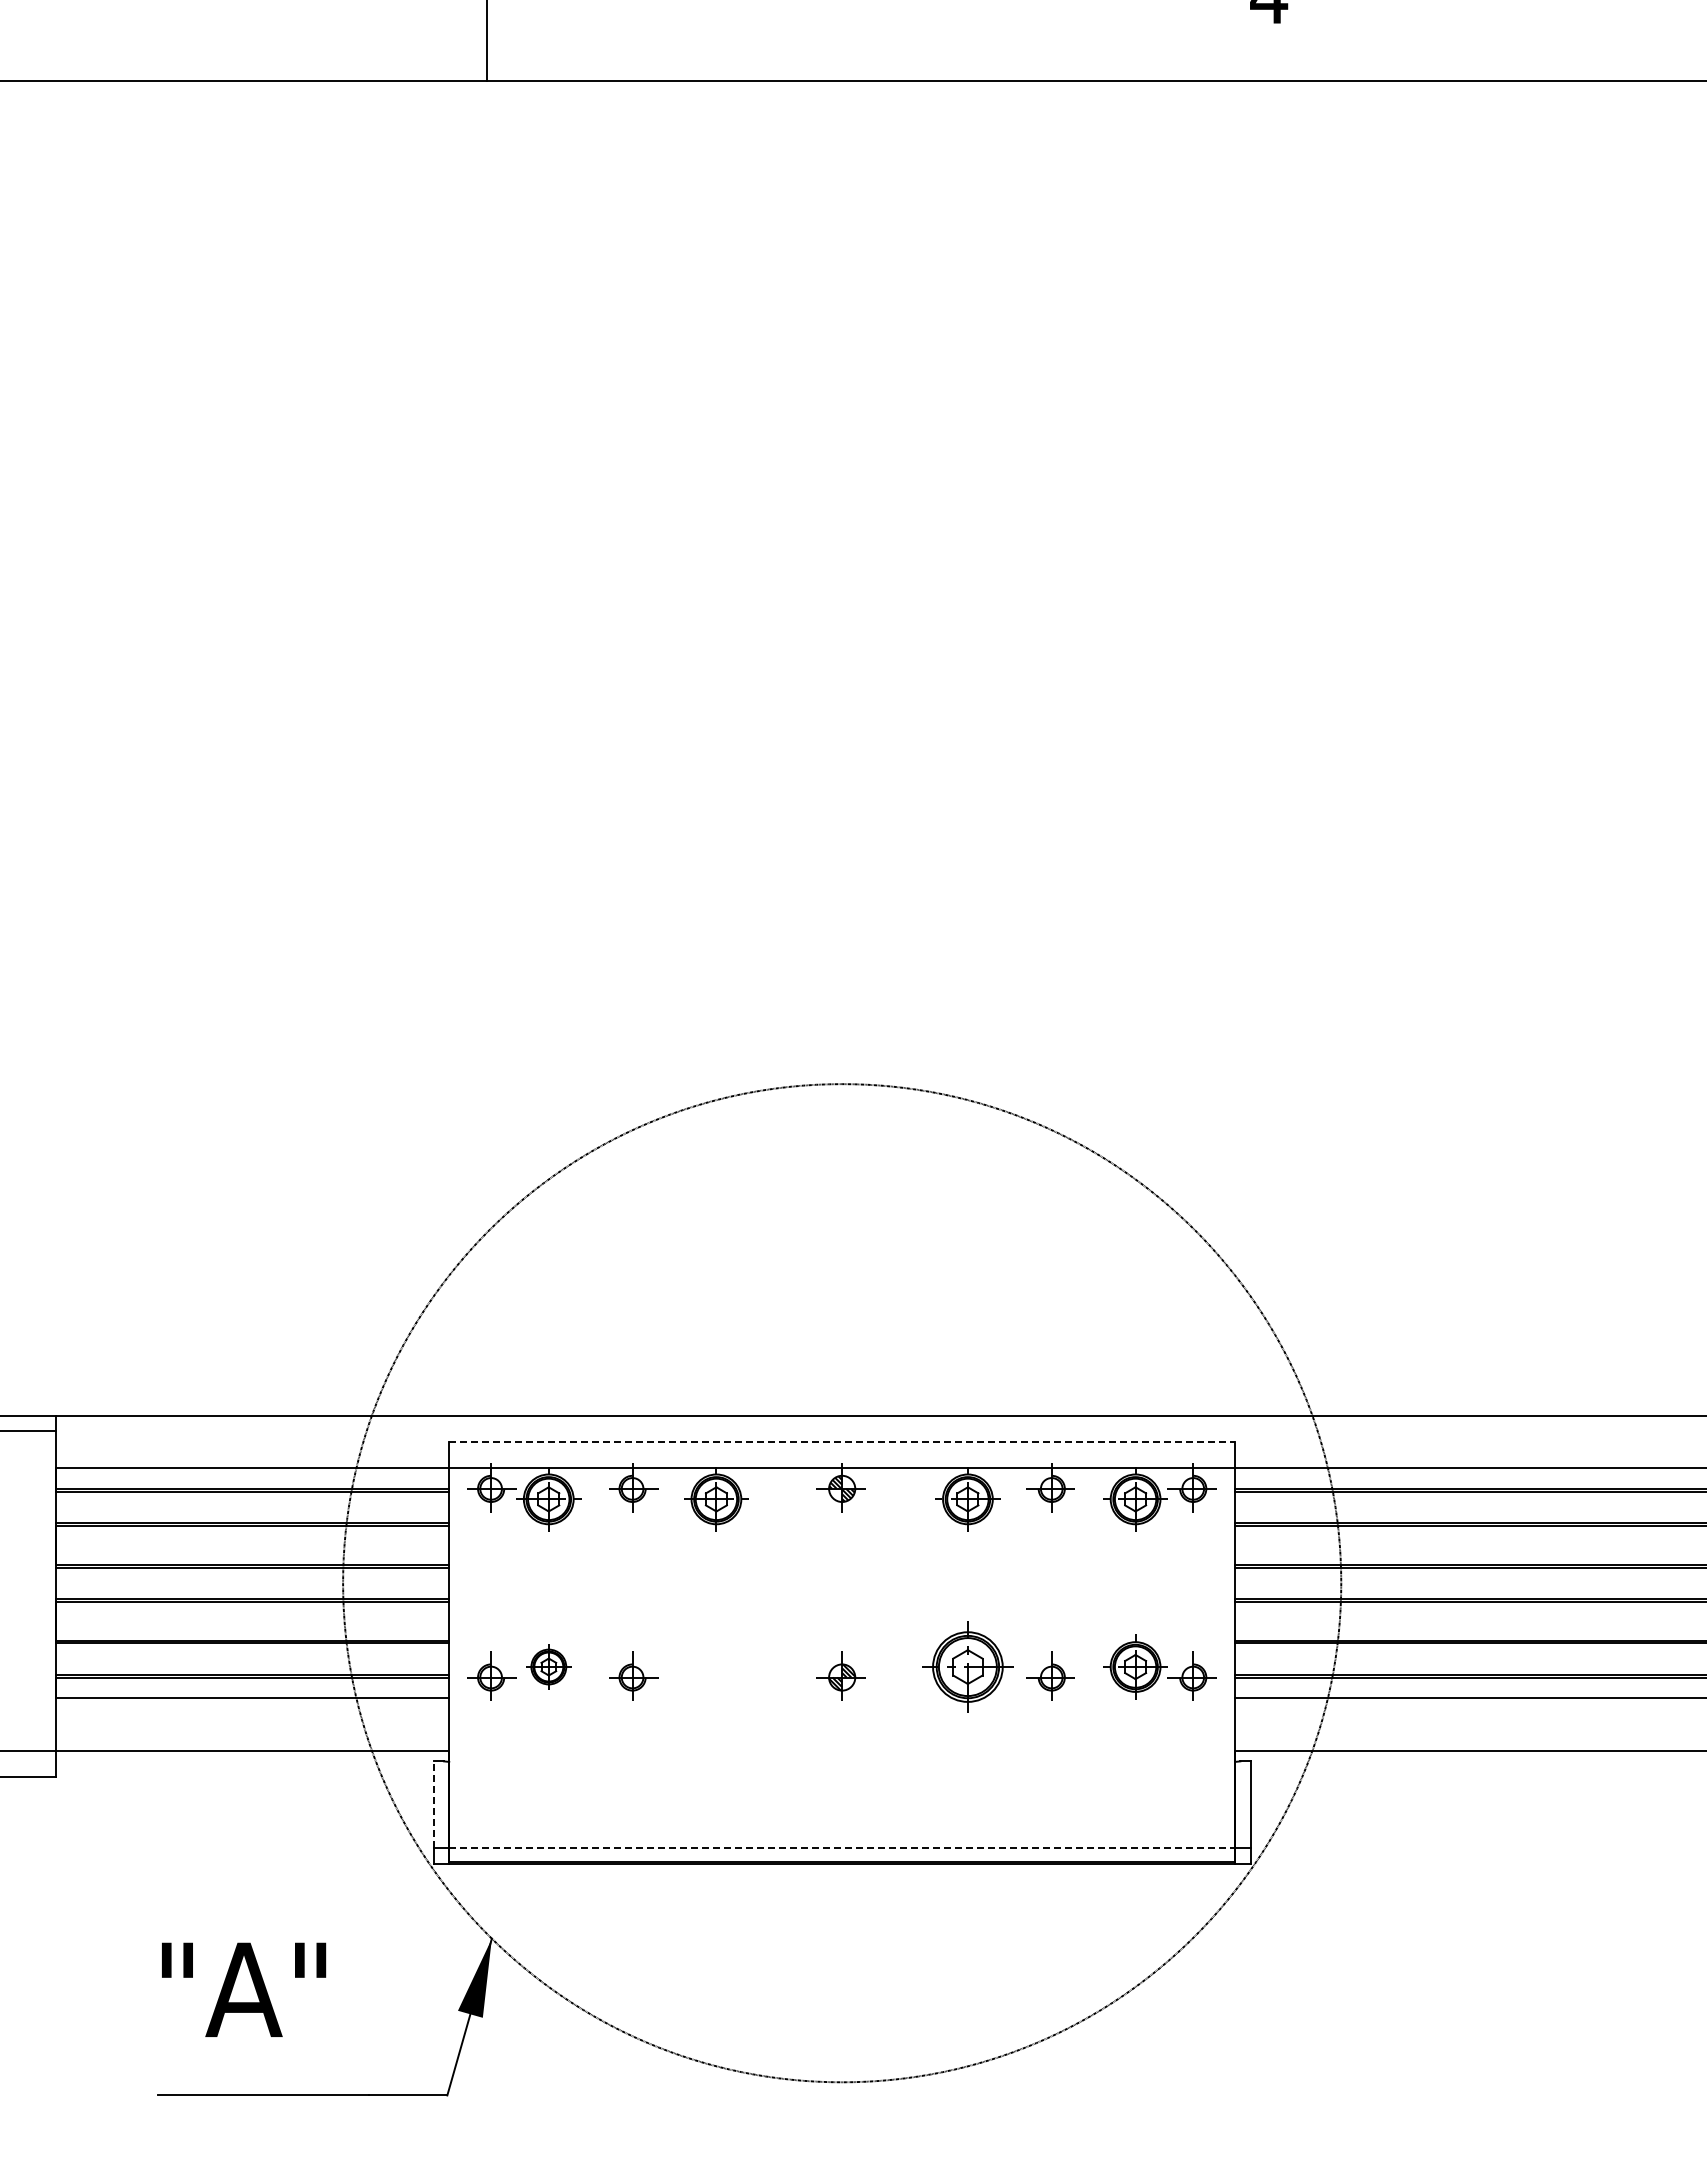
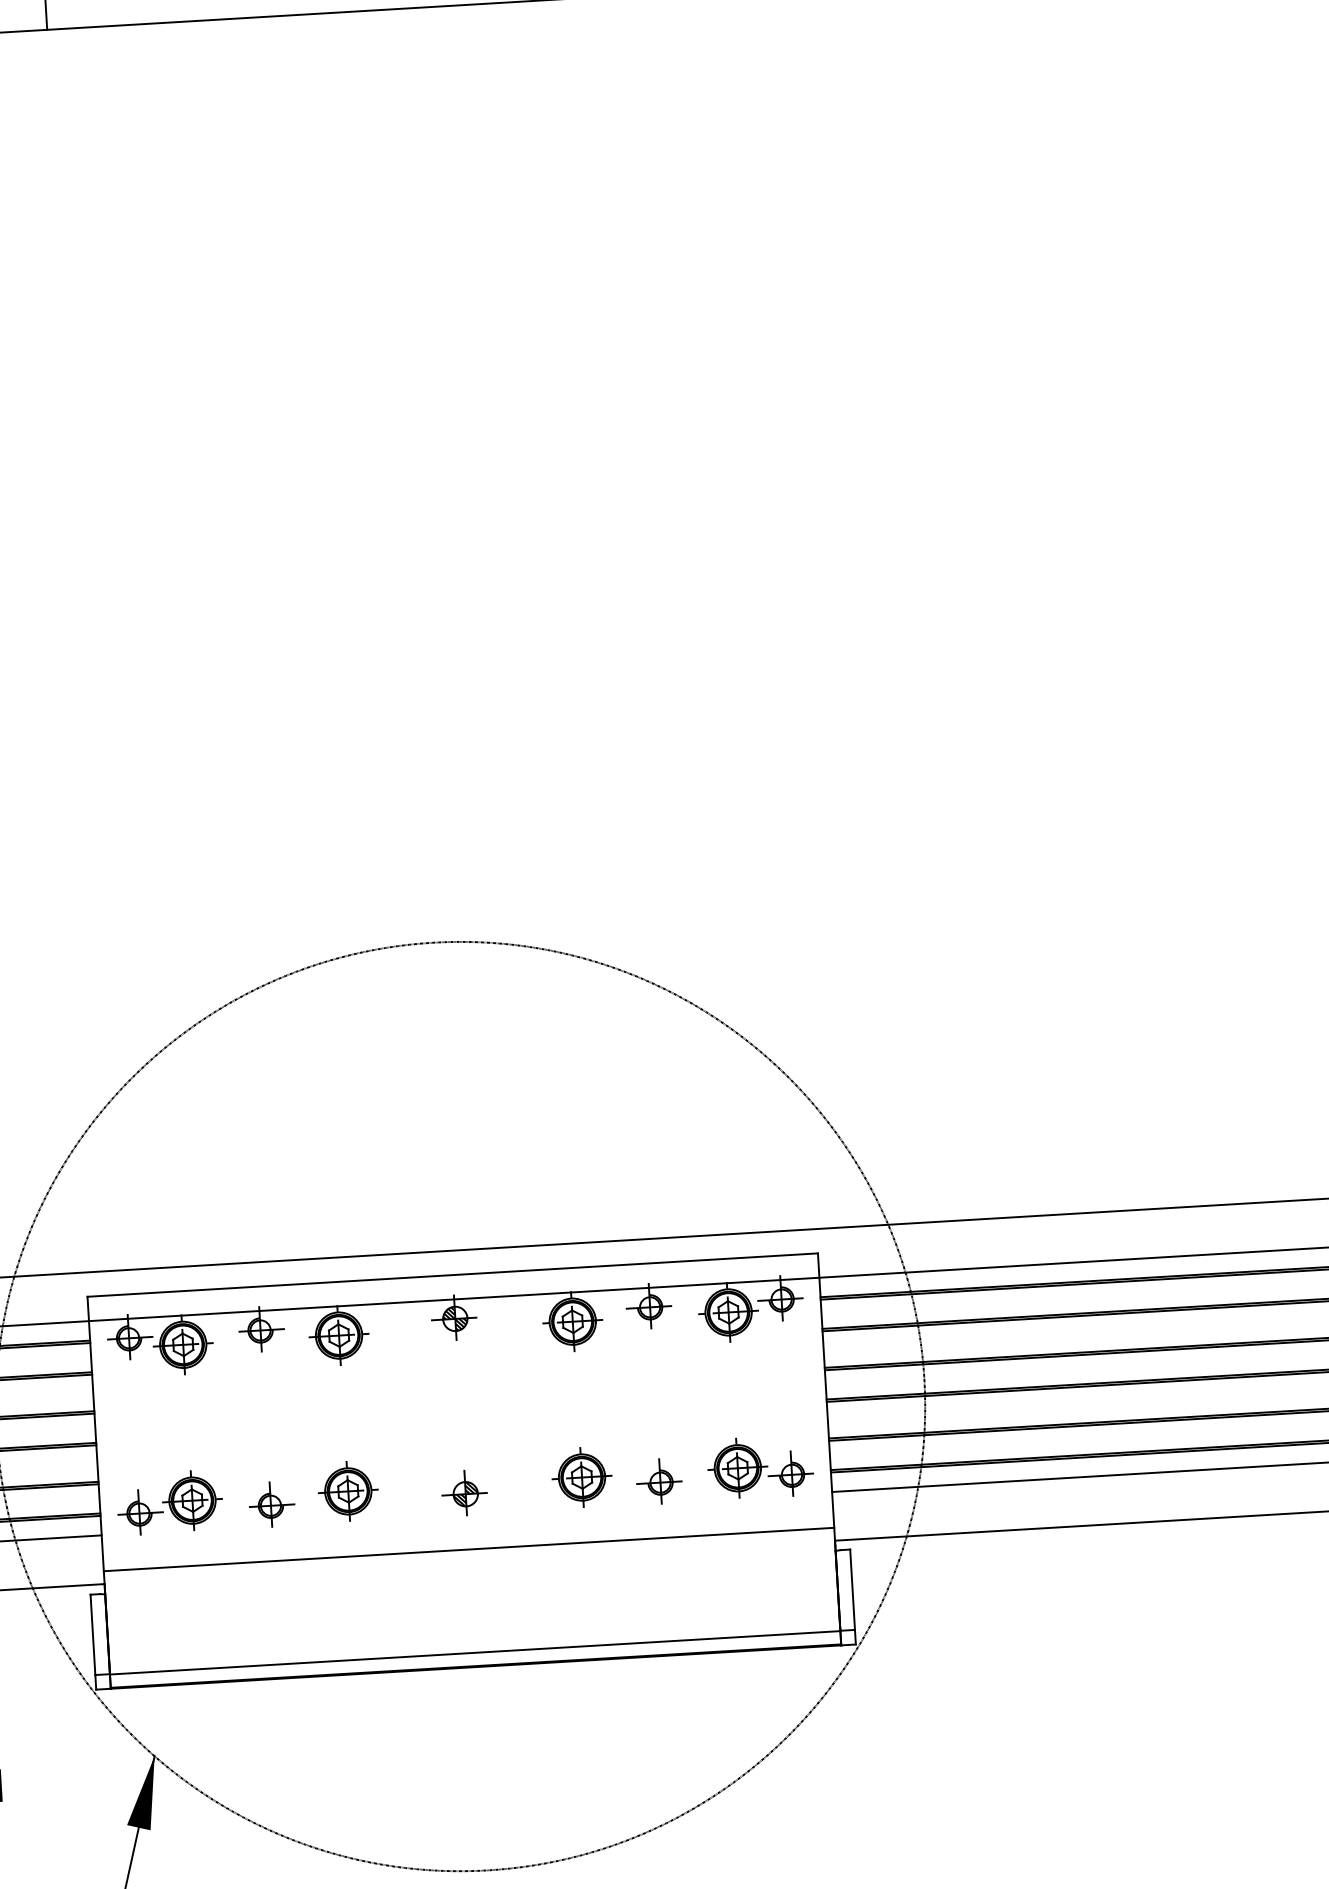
line: (842, 1441) -> (453, 1274), dashed -> solid
part: (548, 1666) -> (192, 1500), size x1.43
part: (716, 1666) -> (348, 1490), added
part: (967, 1666) -> (581, 1477), size x0.71
line: (842, 1737) -> (469, 1549), added
line: (433, 1804) -> (92, 1634), dashed -> solid
line: (842, 1848) -> (475, 1653), dashed -> solid

